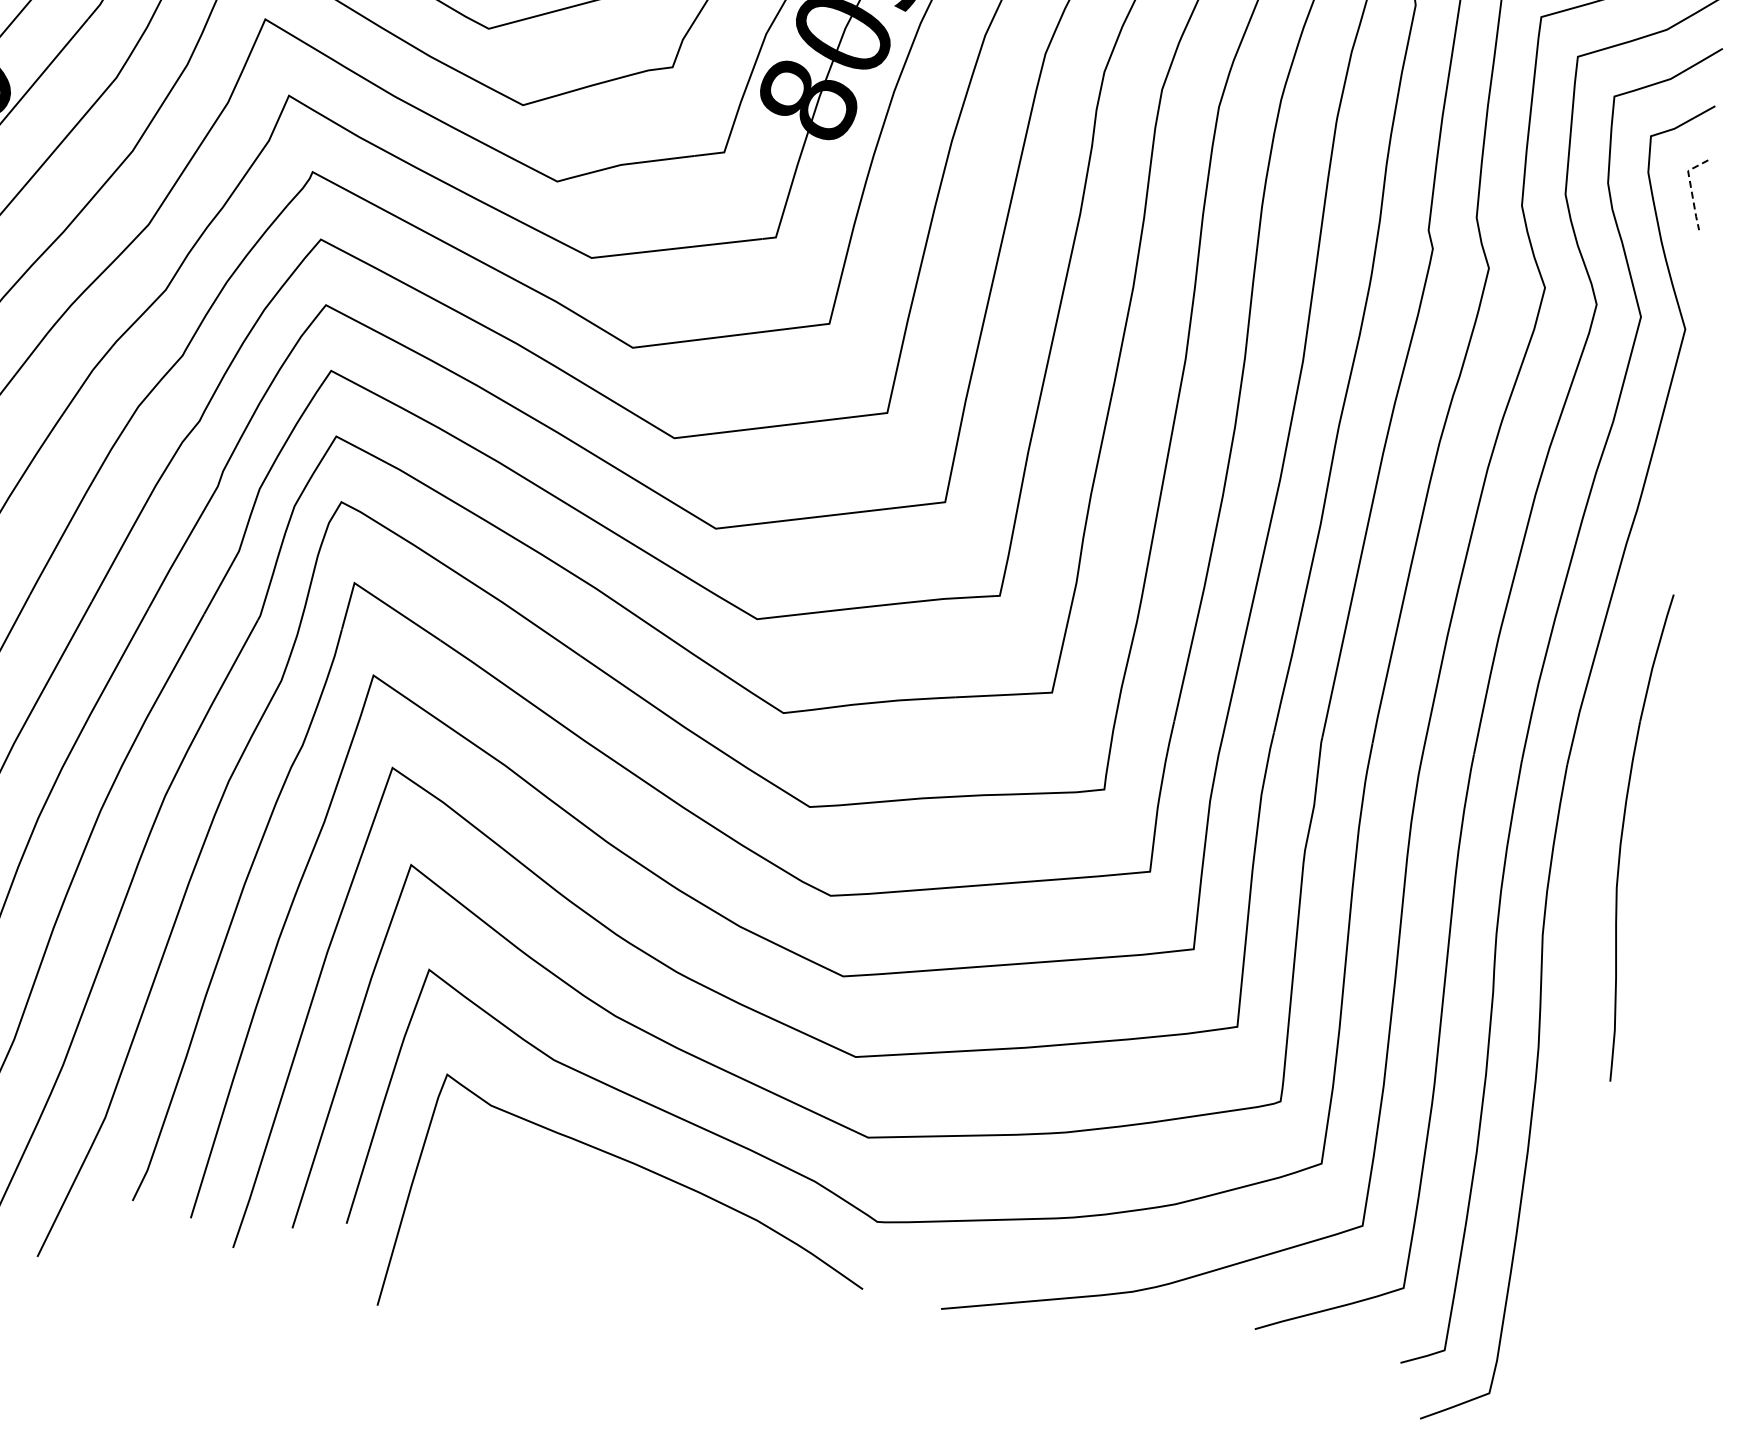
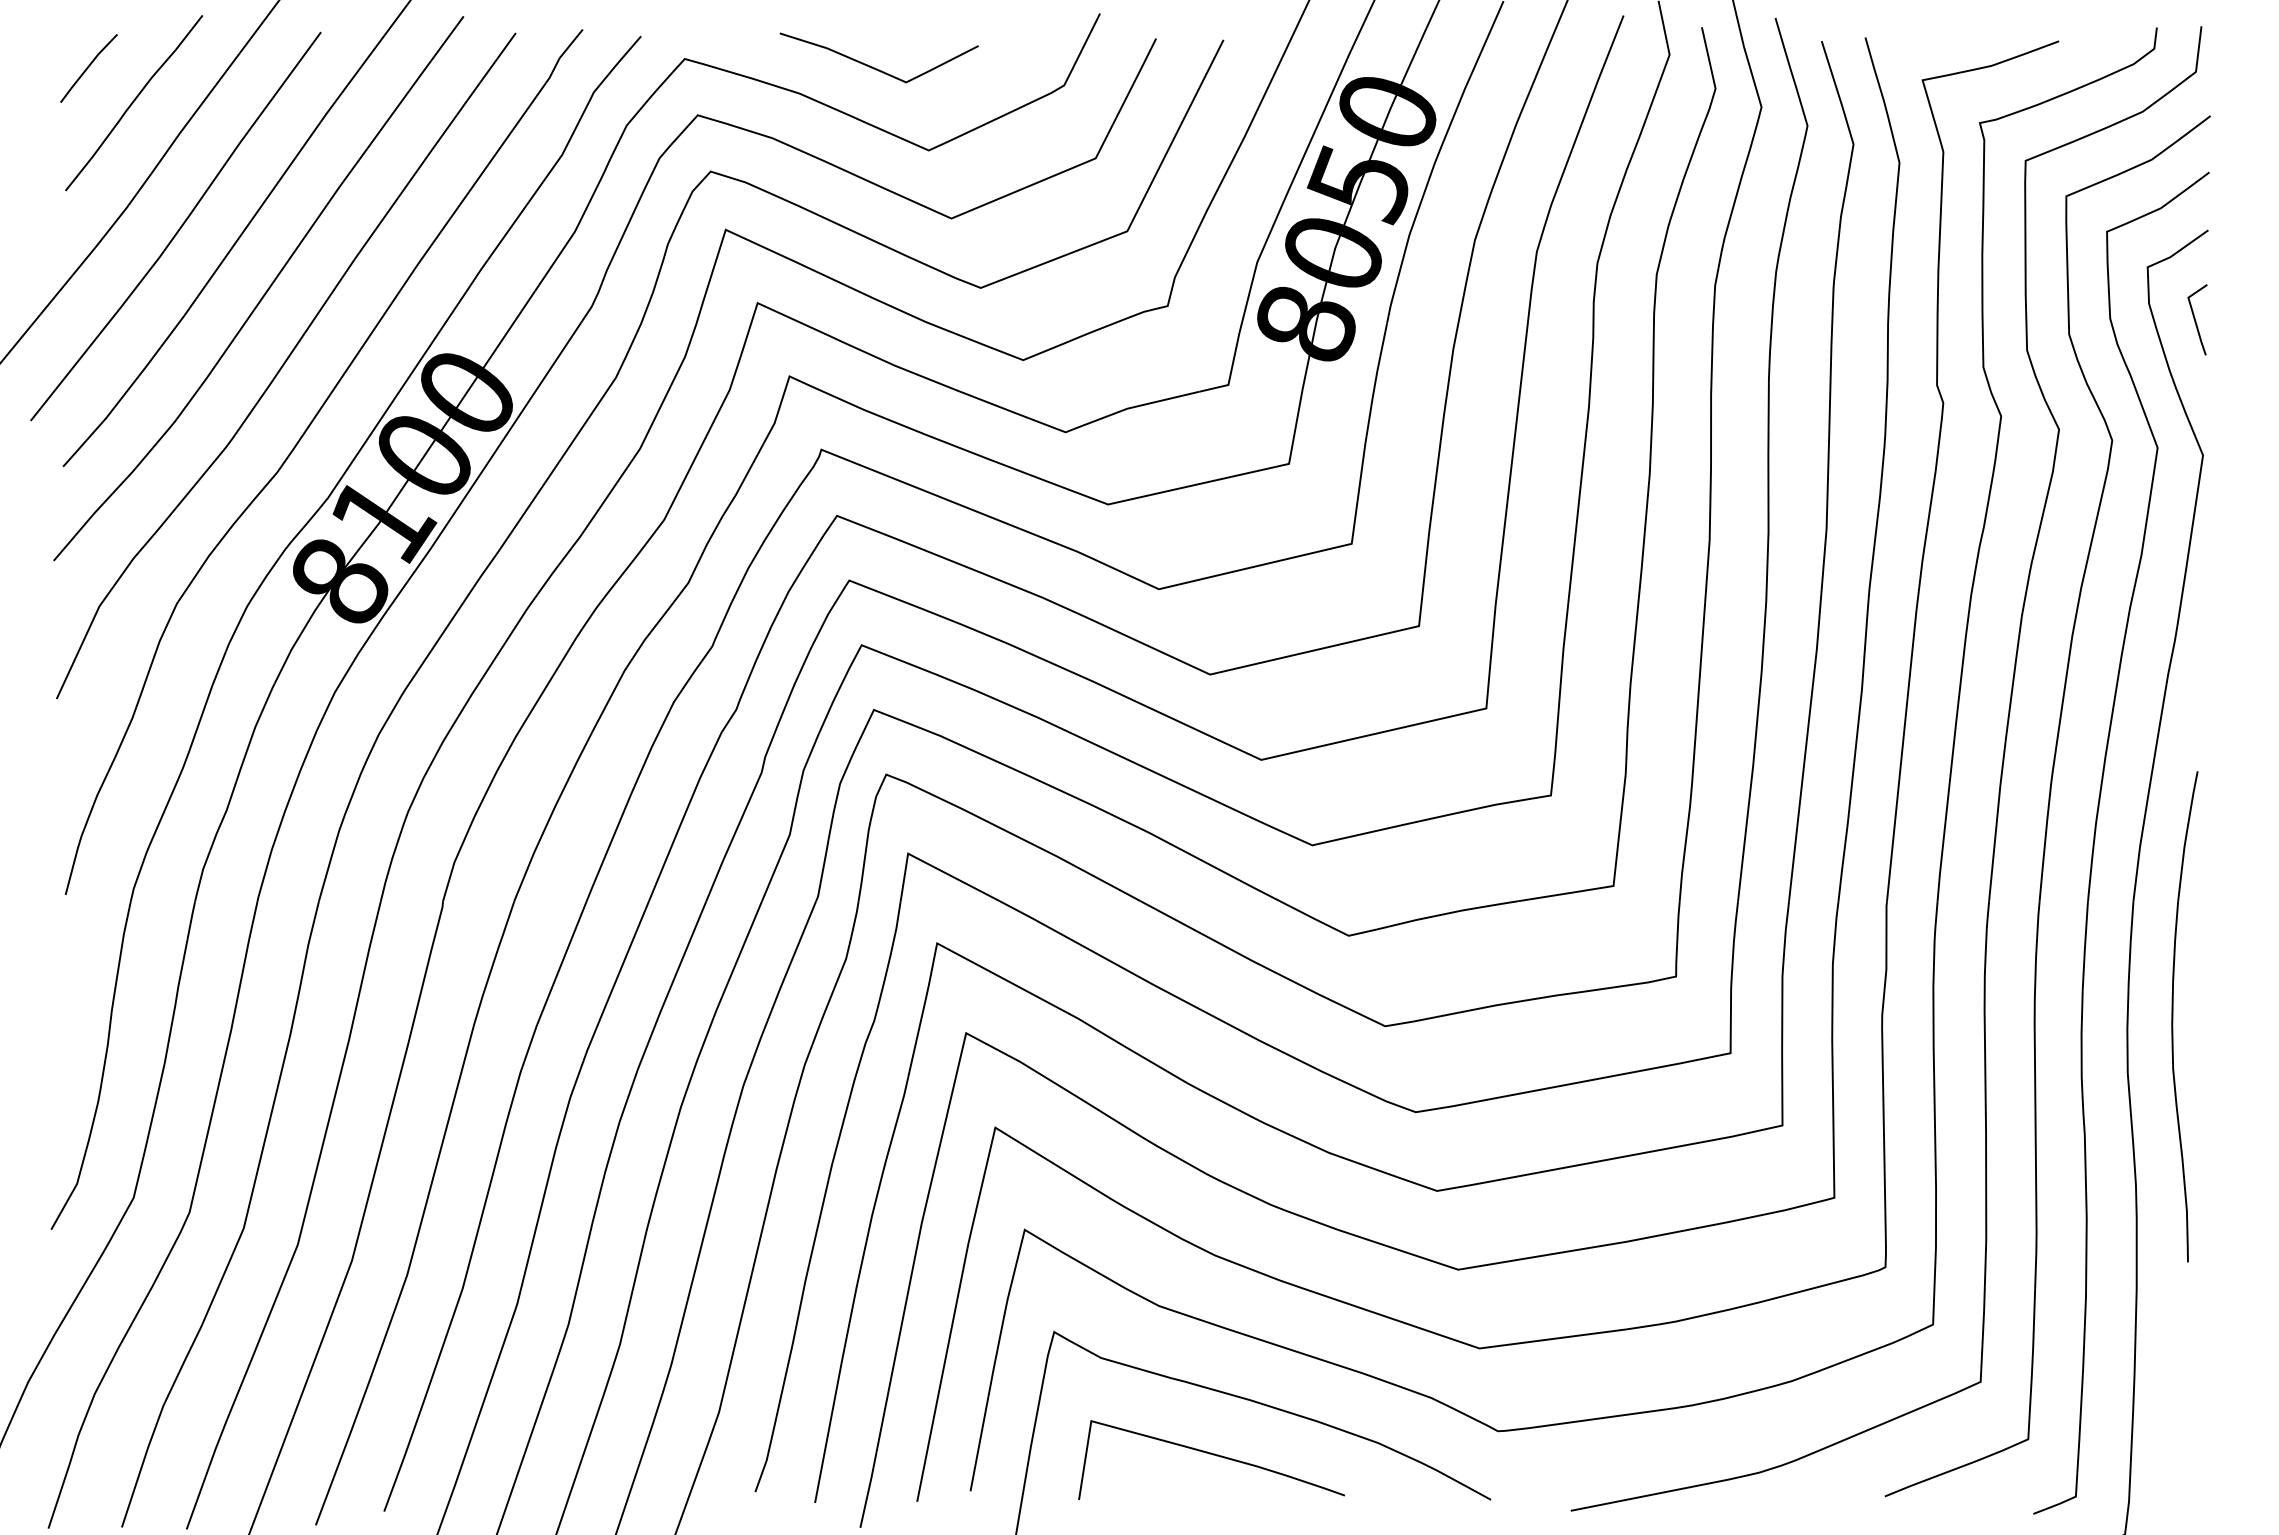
line: (1691, 189) -> (2193, 315), dashed -> solid
part: (1622, 835) -> (2173, 1016), moved
curve: (592, 1214) -> (1213, 1455), added

